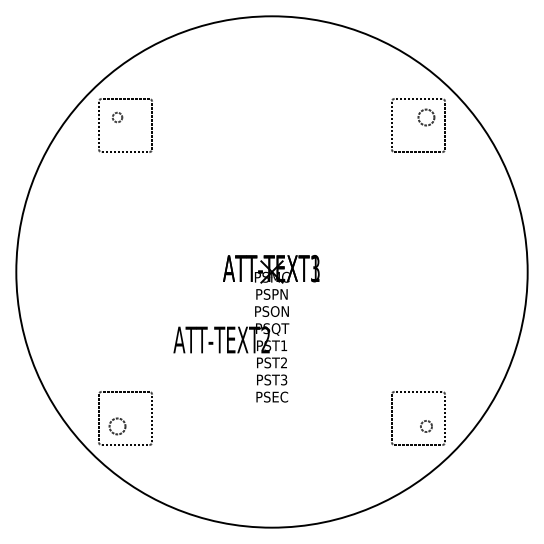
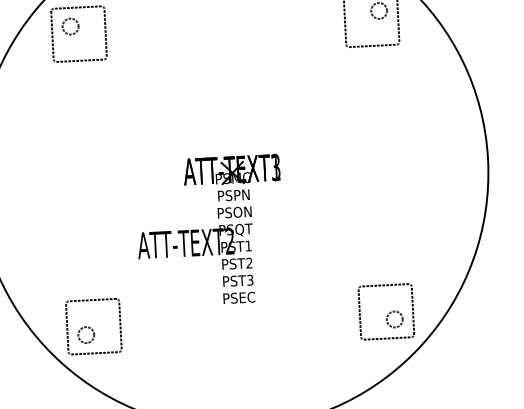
circle: (117, 117) -> (70, 26), size x1.67
circle: (426, 426) -> (394, 319), size x1.43

